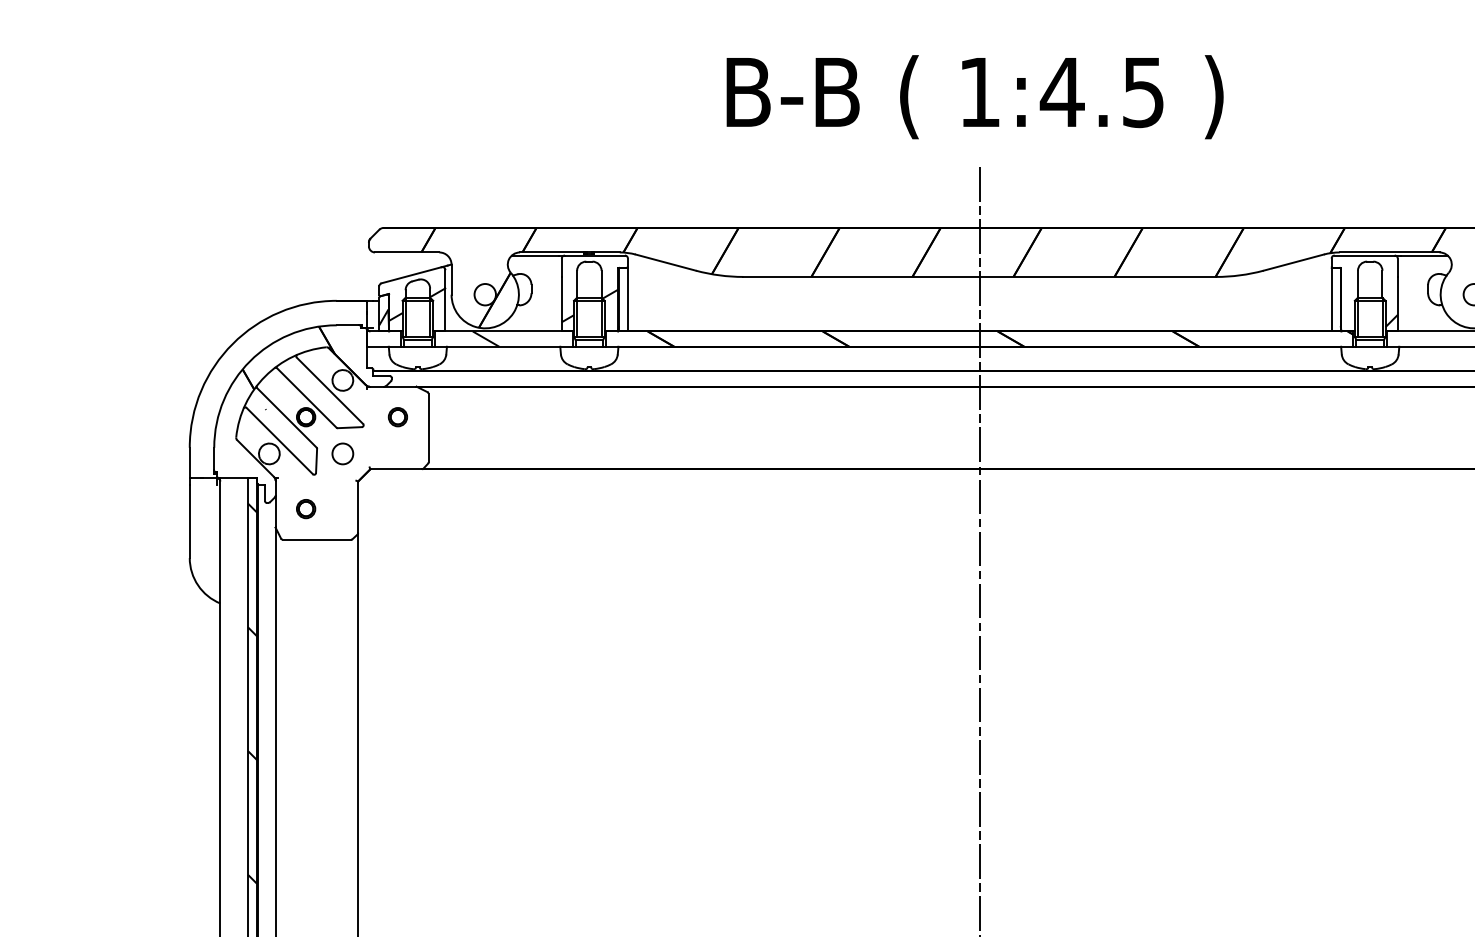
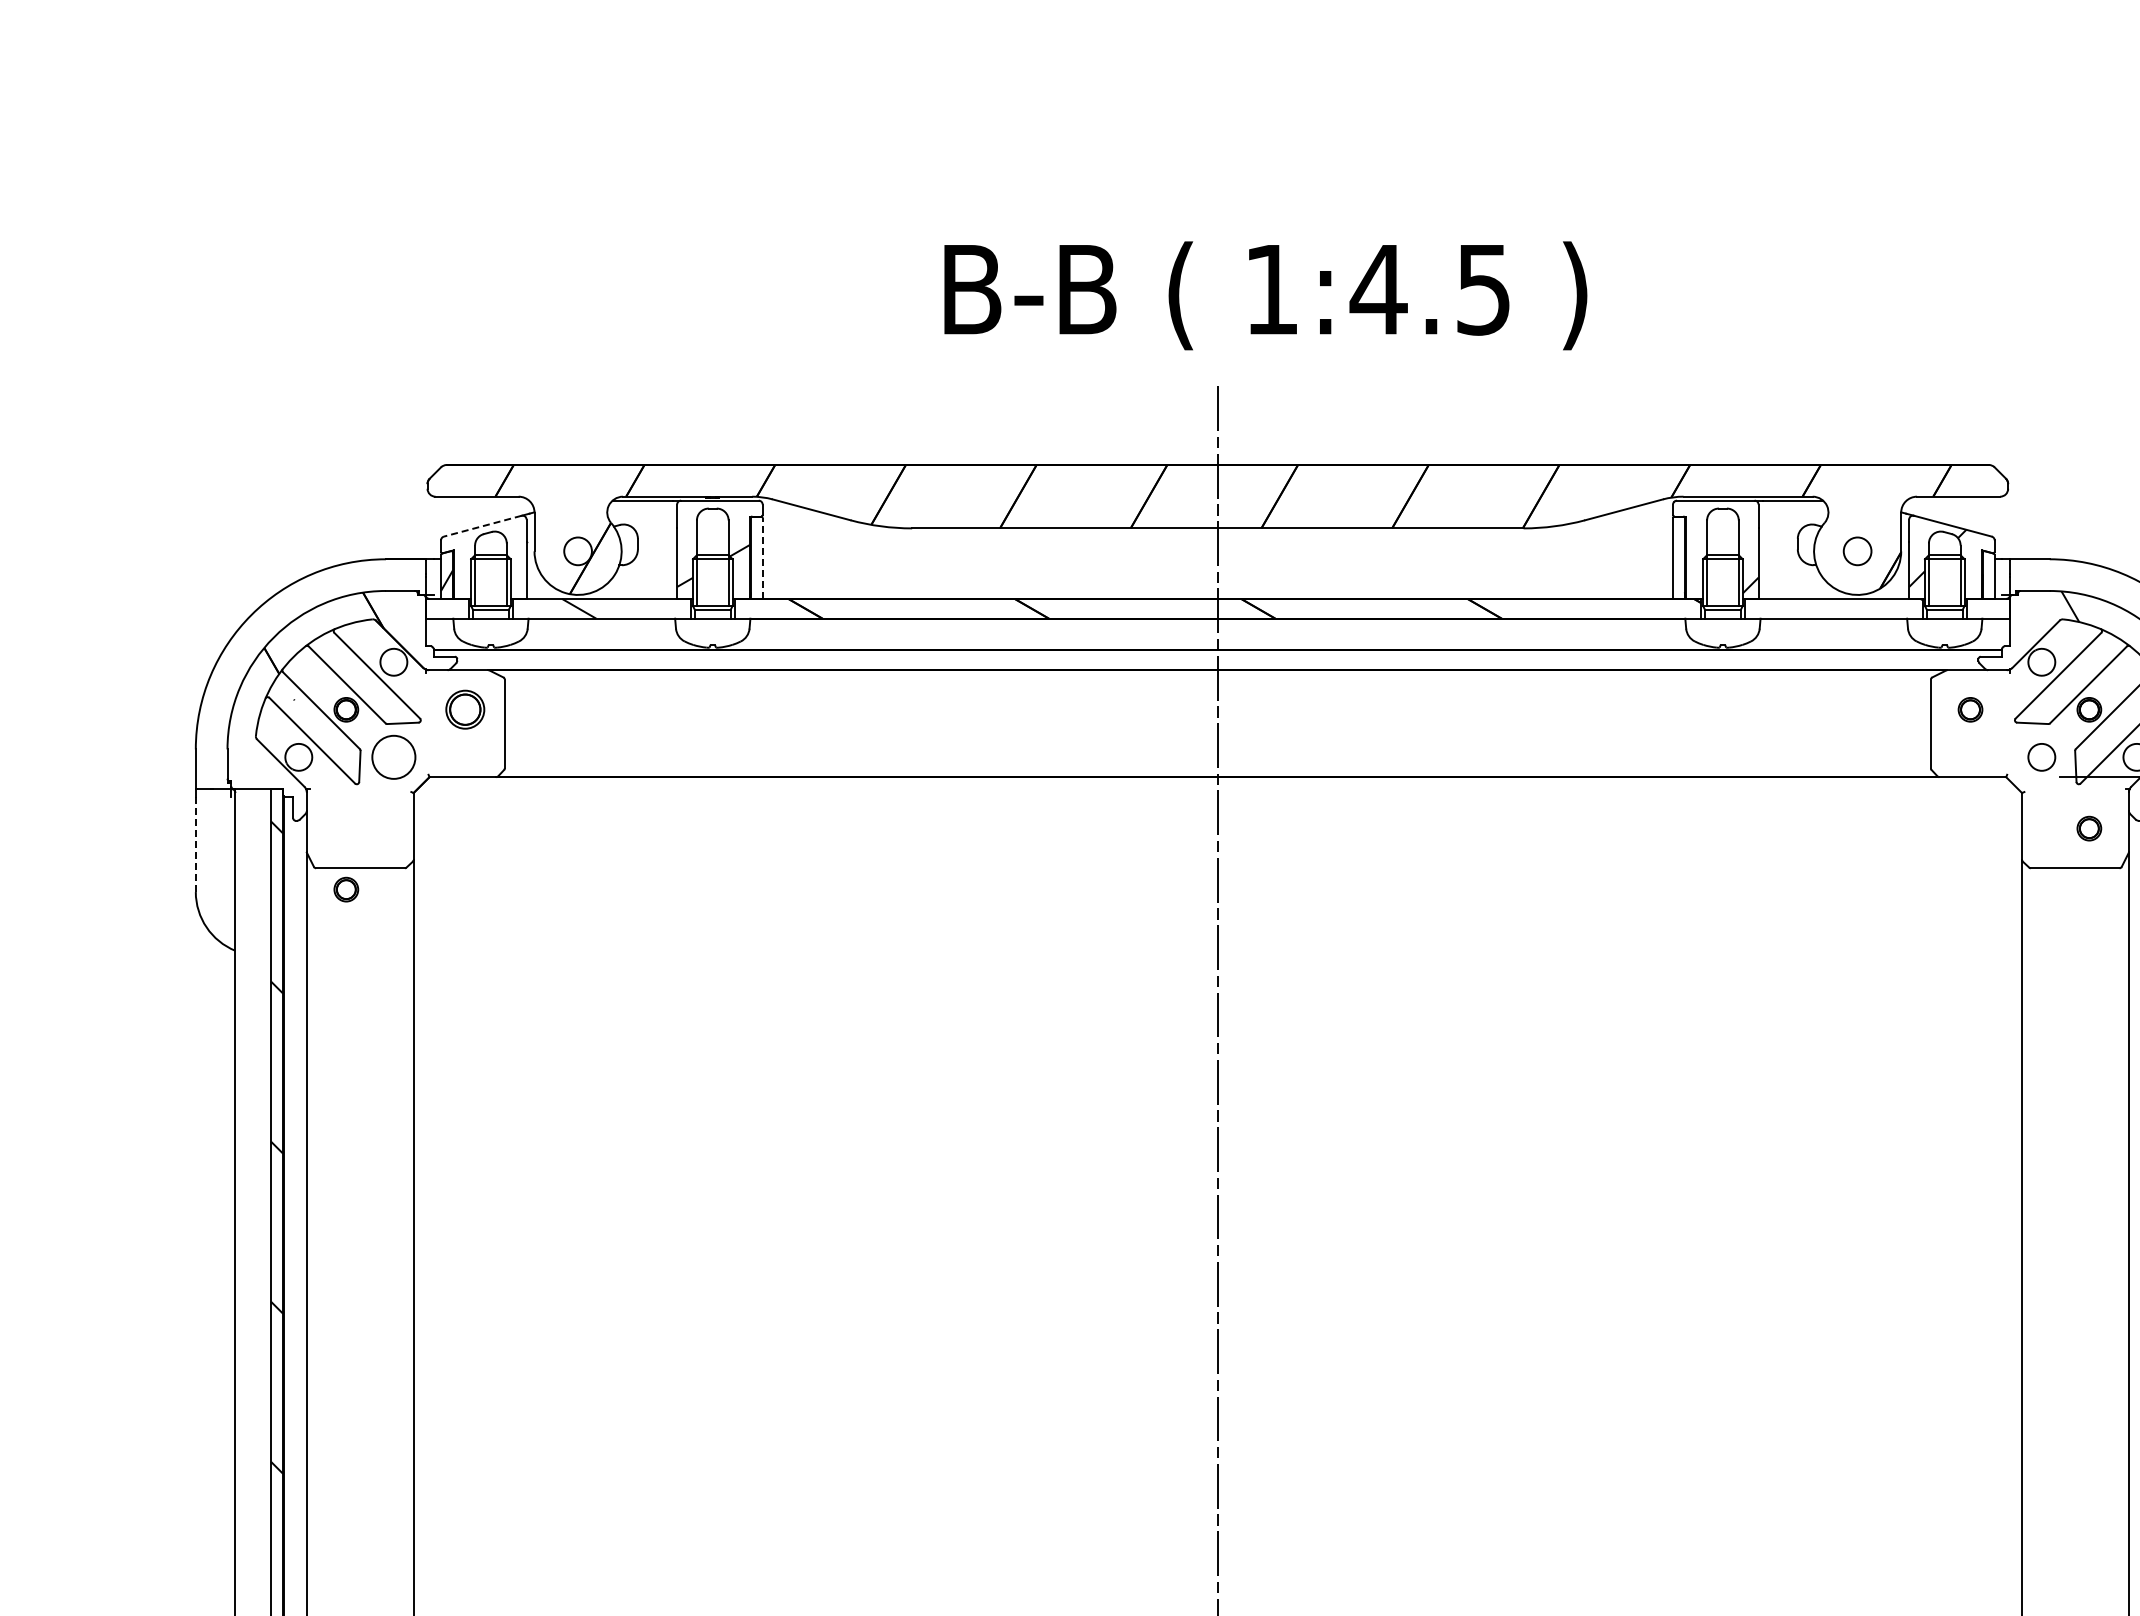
text: (974, 96) -> (1265, 295), moved
line: (411, 275) -> (482, 526), solid -> dashed
line: (627, 300) -> (762, 558), solid -> dashed
hatch: (416, 304) -> (489, 564), removed
part: (397, 416) -> (464, 709), size x1.6
circle: (342, 453) -> (393, 756), size x1.6
part: (306, 508) -> (346, 889), moved
line: (189, 521) -> (195, 844), solid -> dashed

